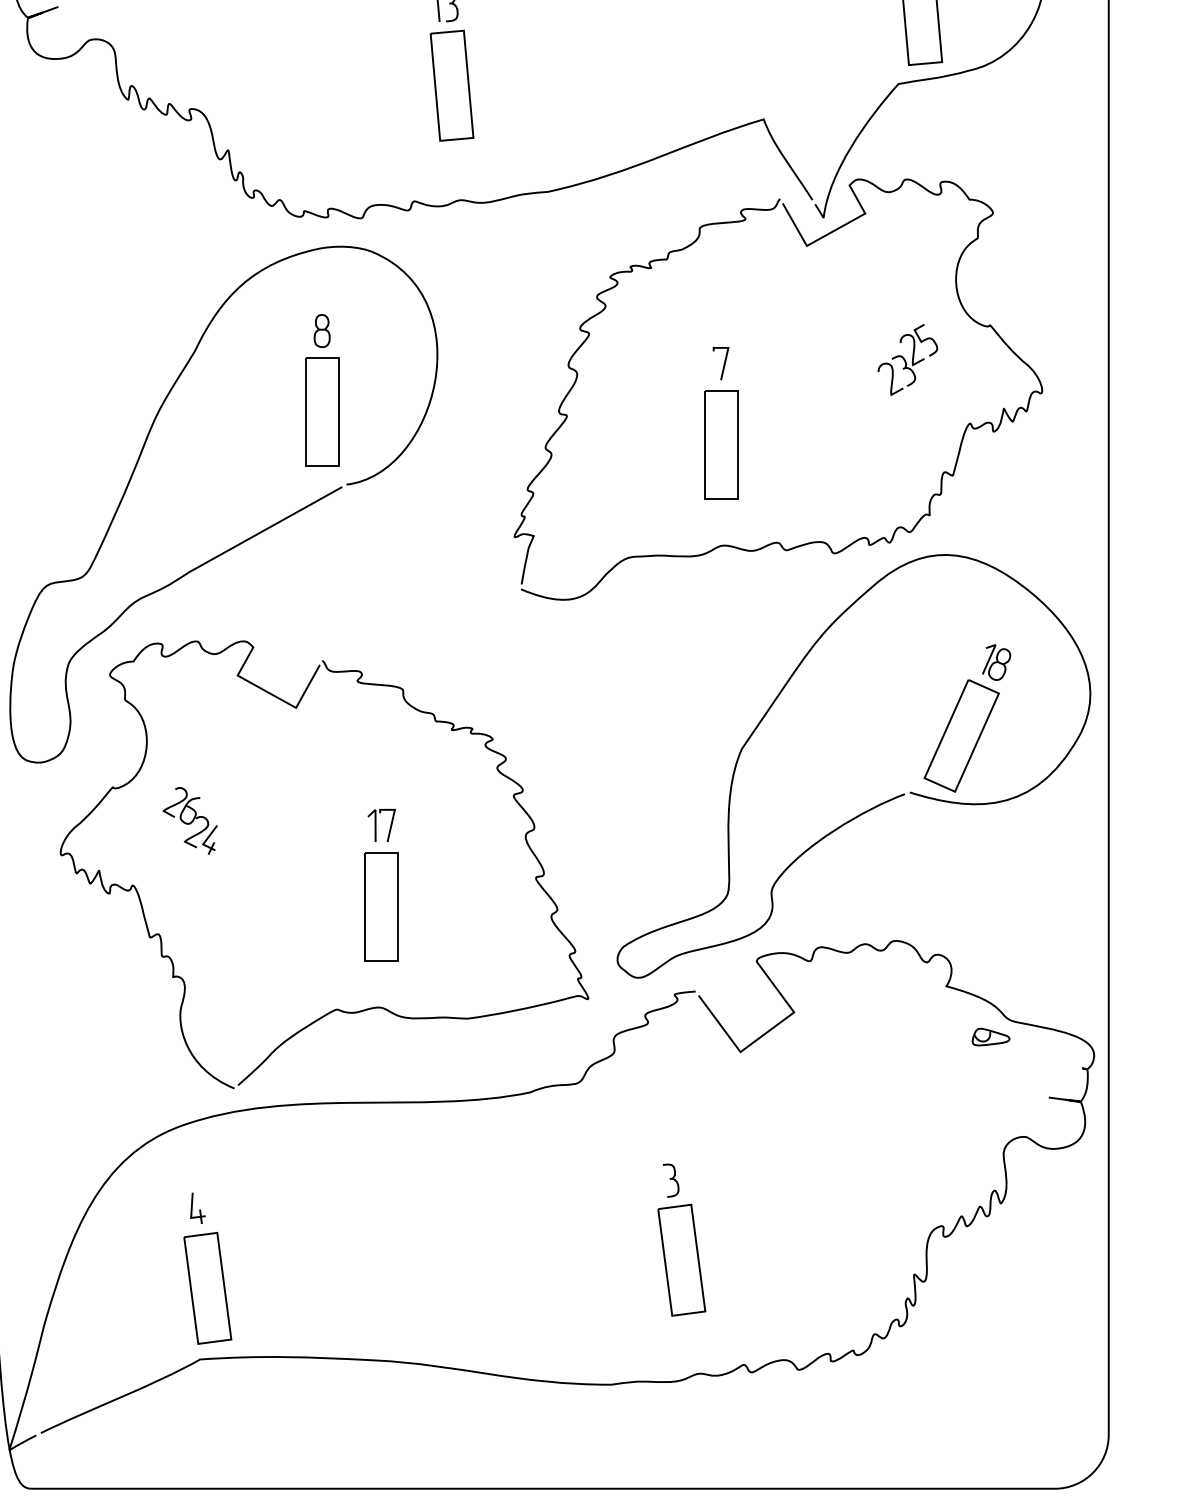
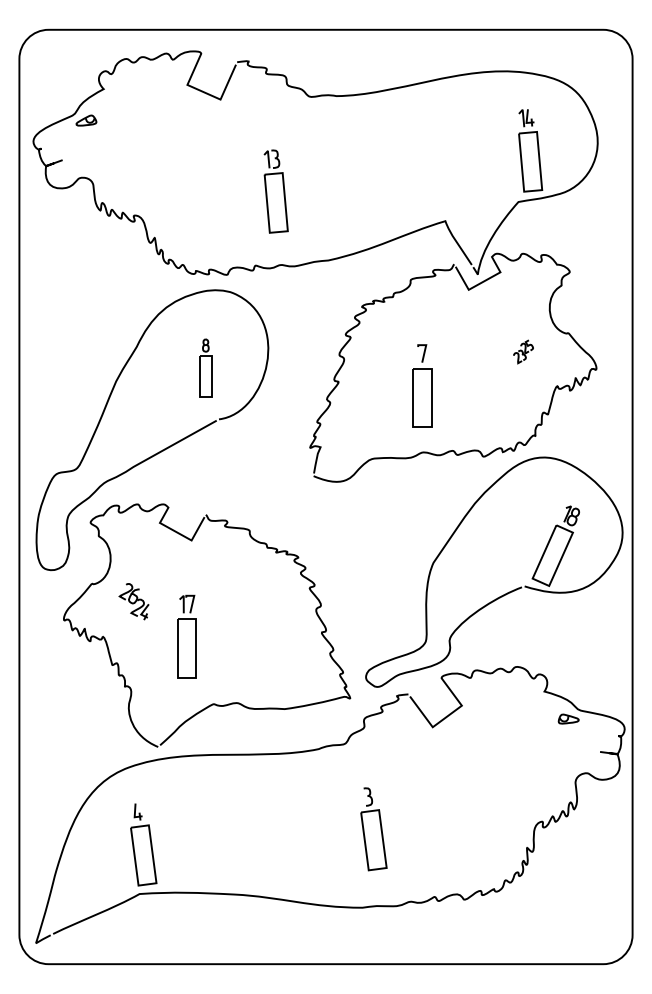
part: (907, 359) -> (523, 351), size x0.6
part: (321, 389) -> (205, 367), size x0.7
part: (380, 884) -> (186, 636), moved
part: (681, 1240) -> (373, 829), moved

